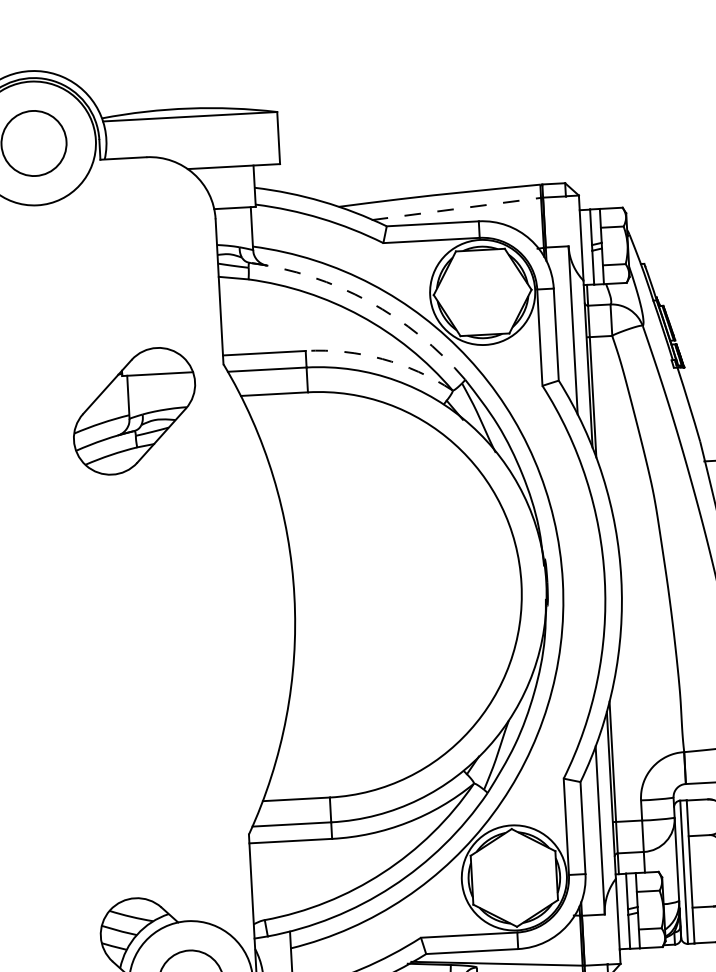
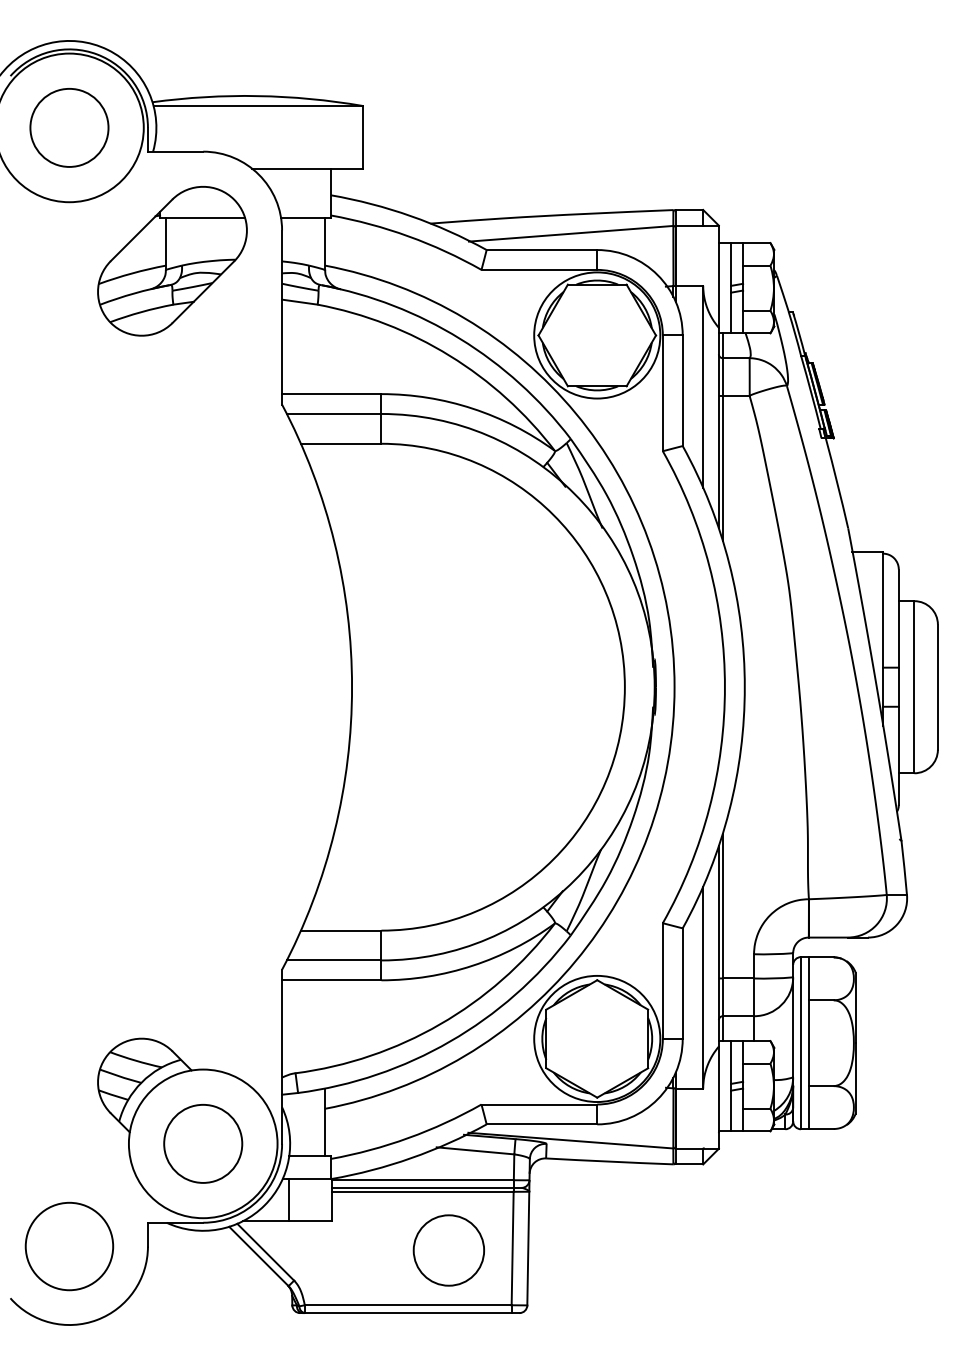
line: (456, 208) -> (571, 233), dashed -> solid
arc: (368, 301) -> (460, 338), dashed -> solid
arc: (382, 358) -> (472, 408), dashed -> solid
part: (134, 411) -> (172, 261), moved

